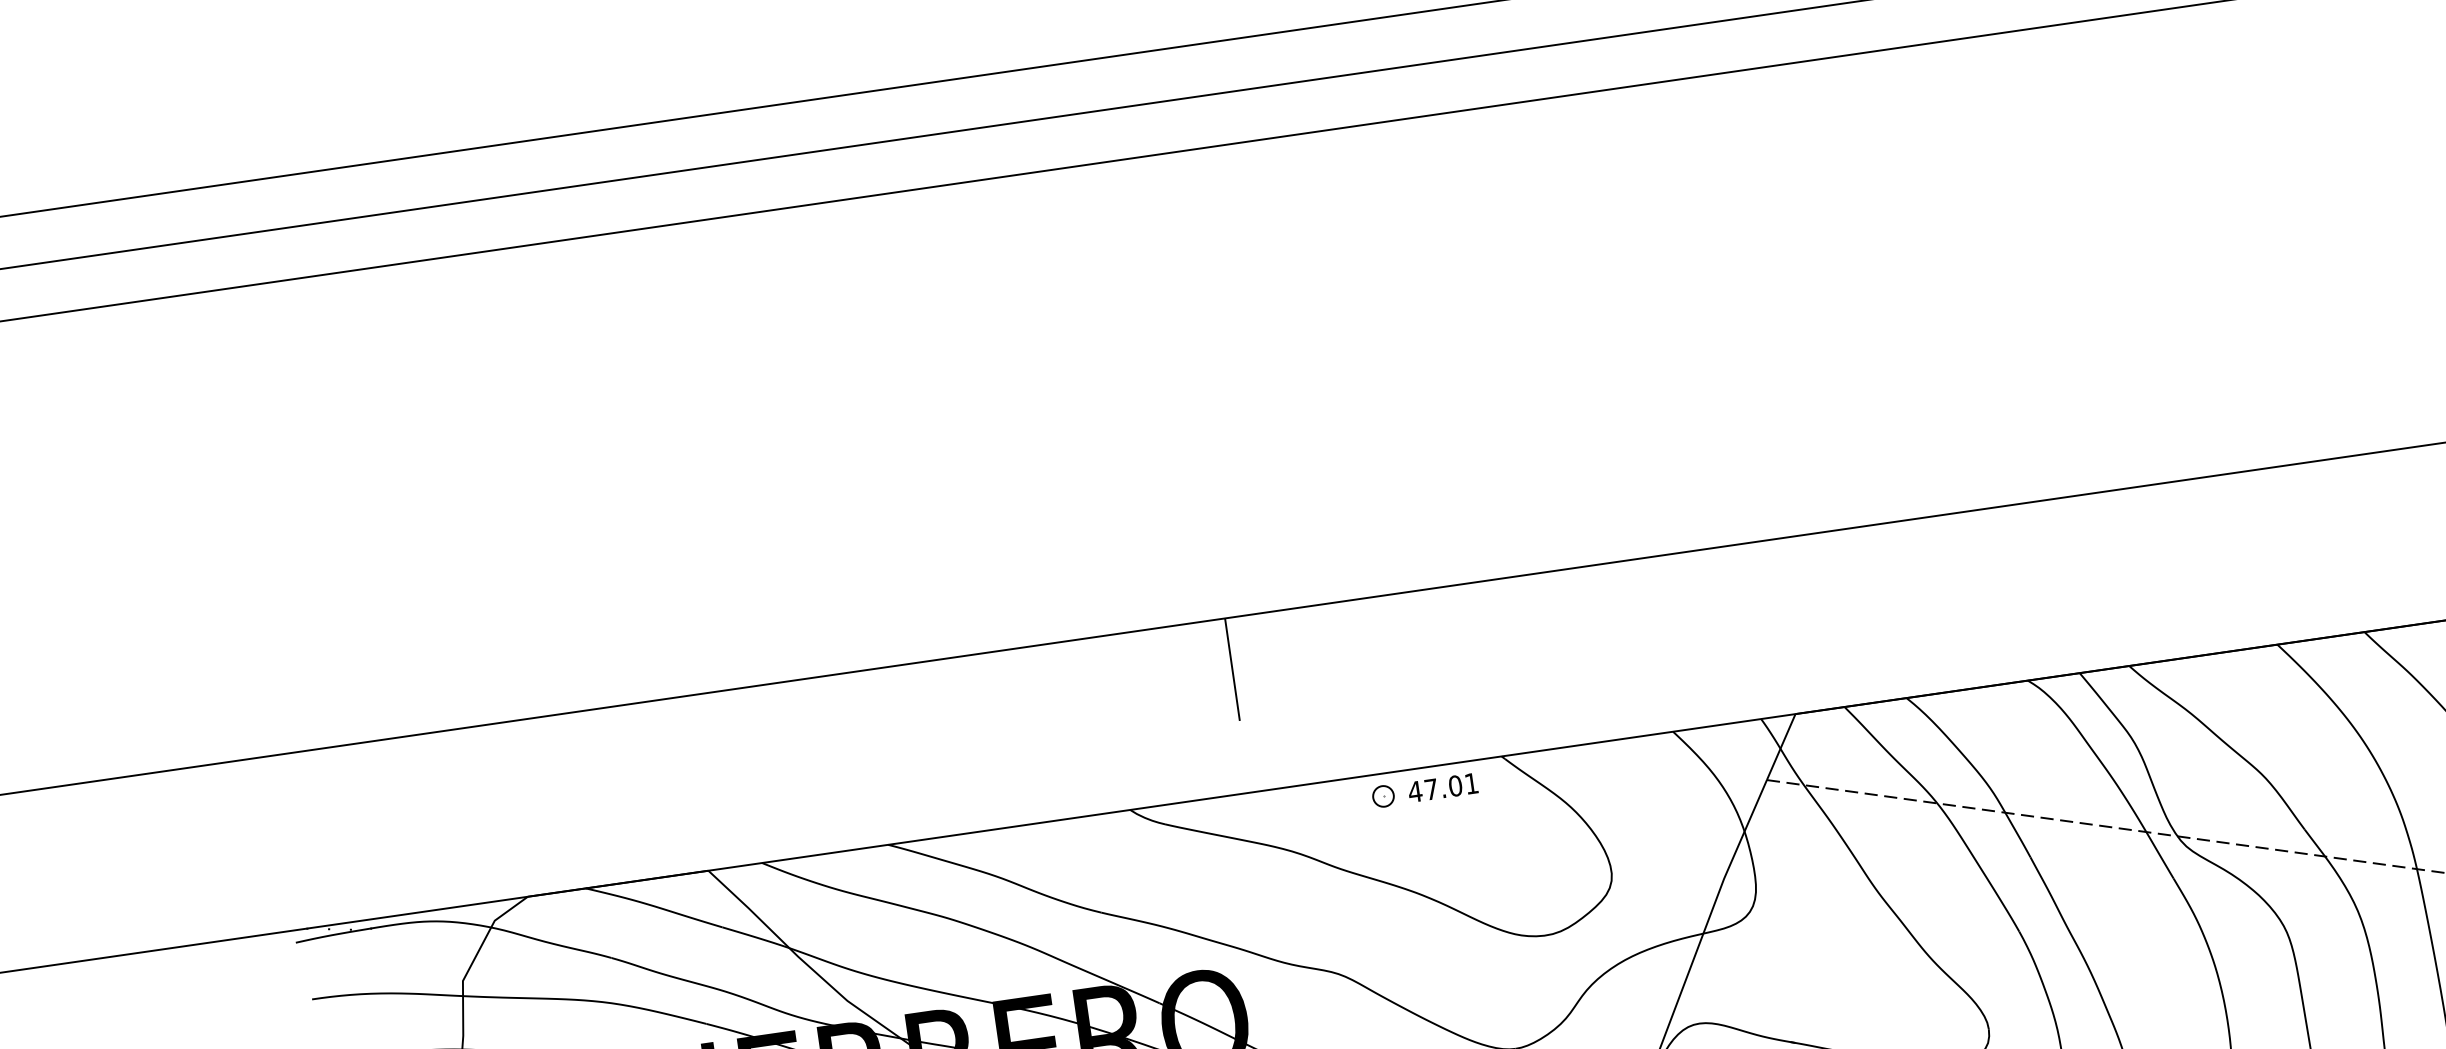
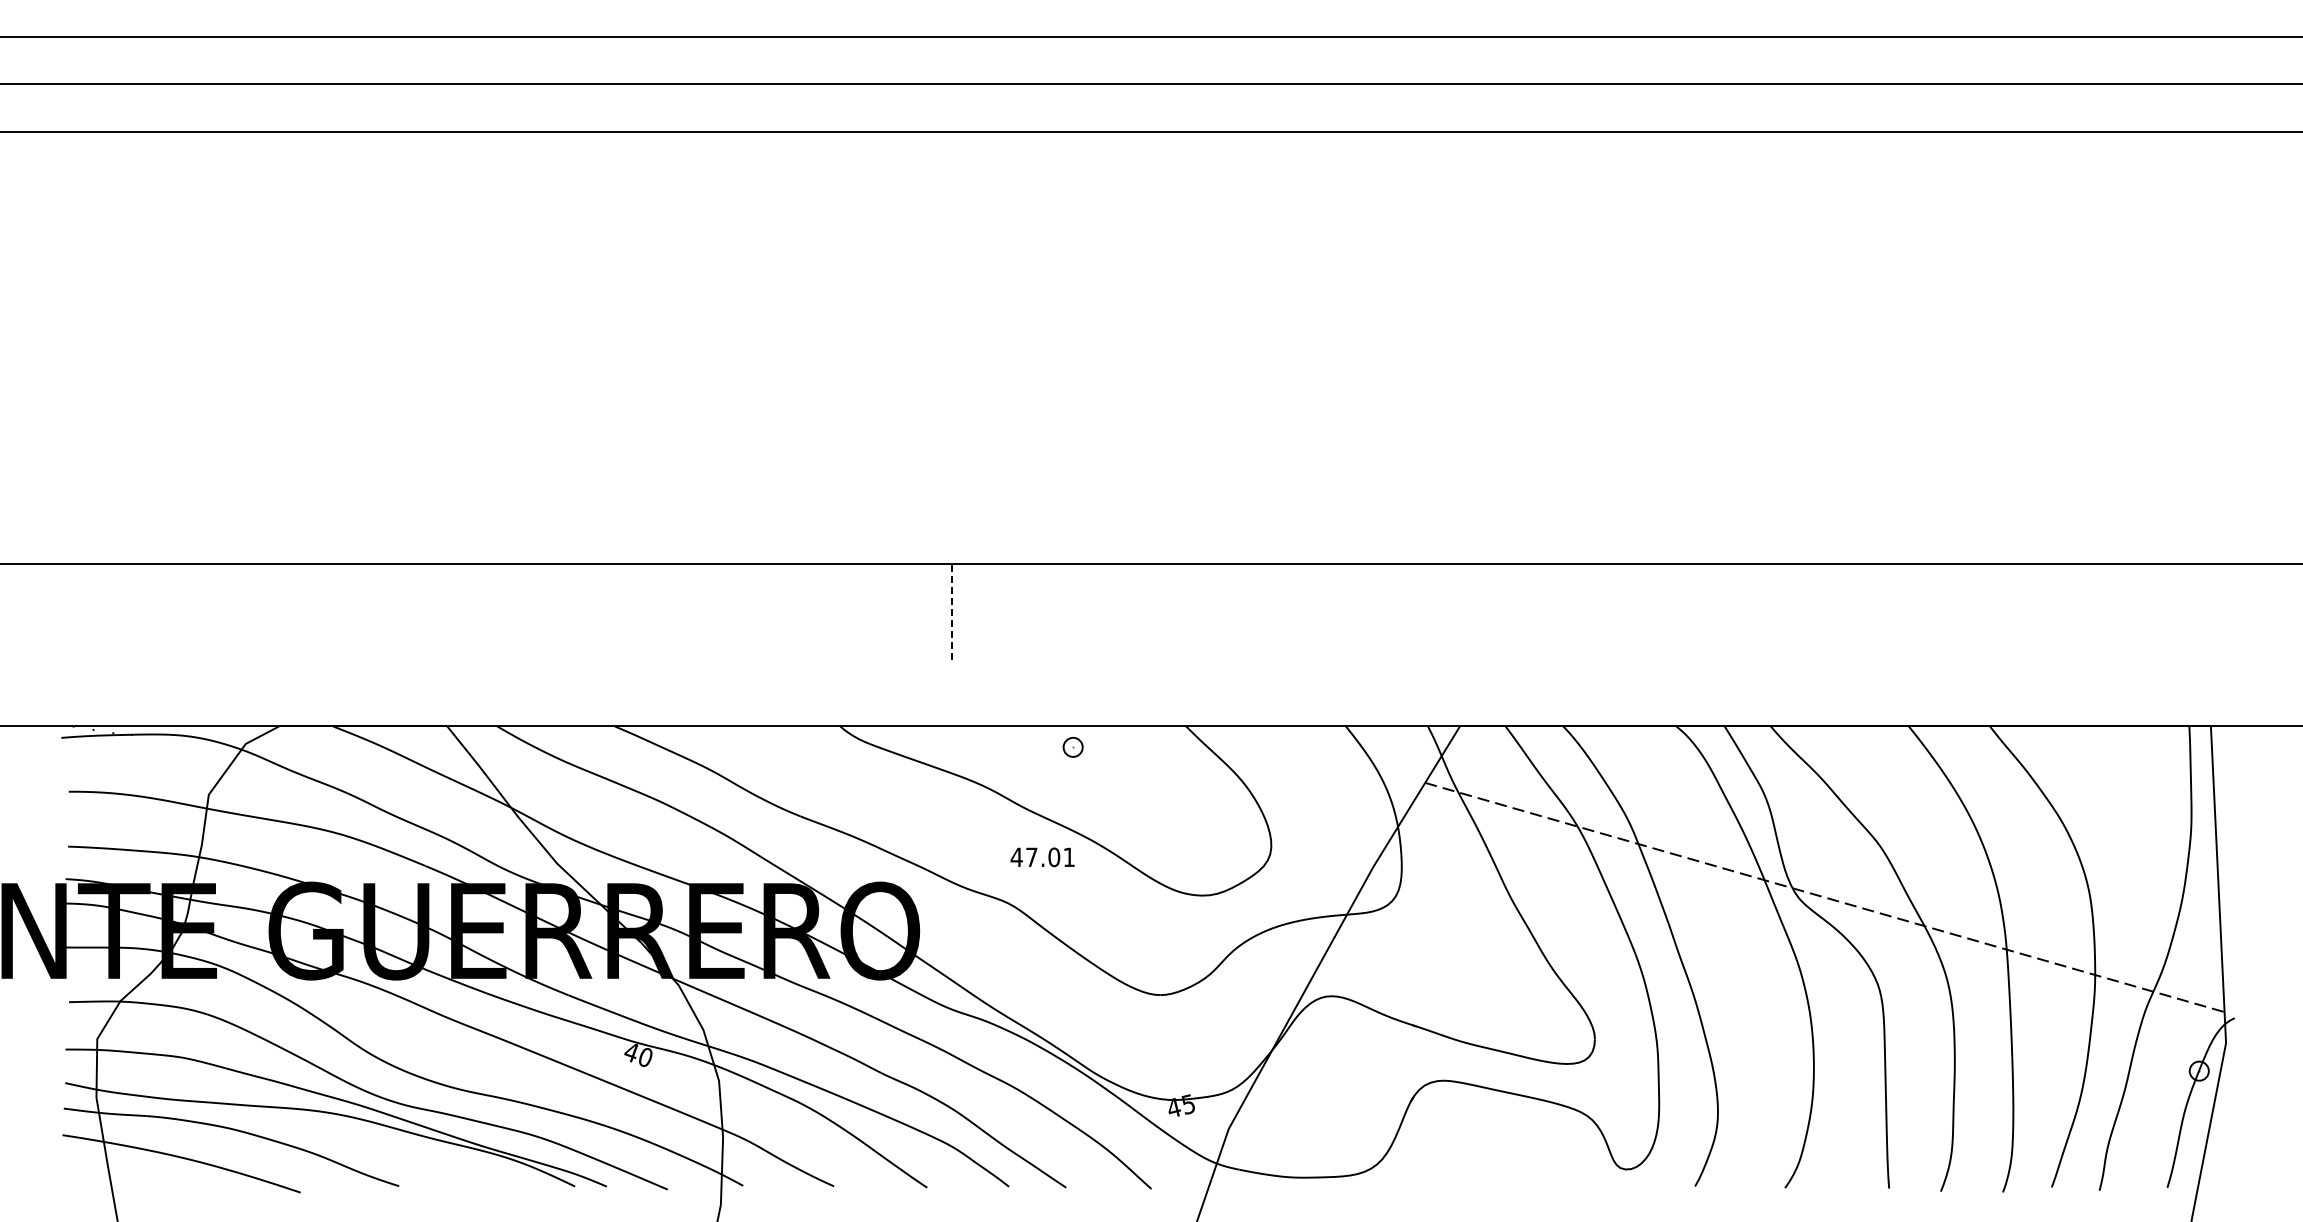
line: (1231, 669) -> (951, 611), solid -> dashed
text: (1442, 787) -> (1042, 857), moved

